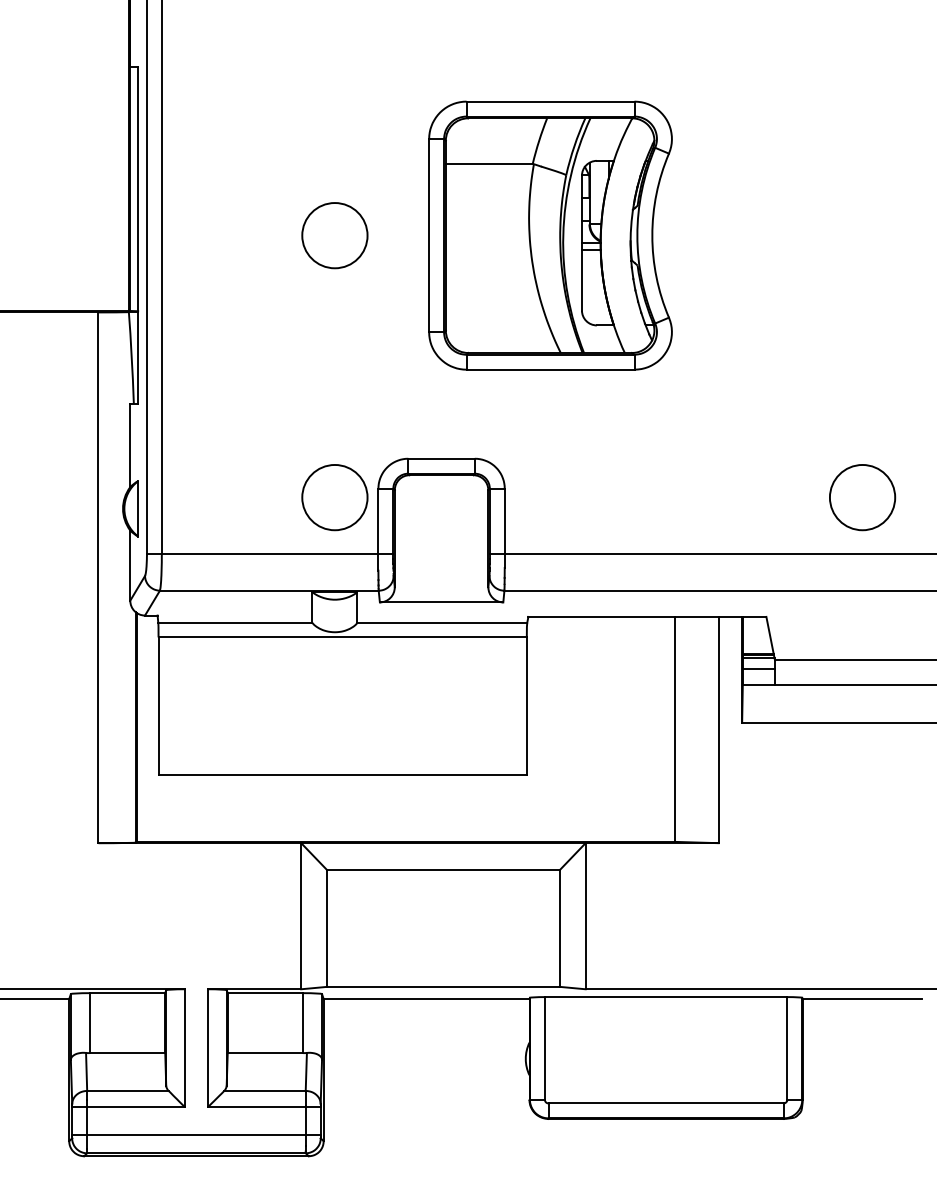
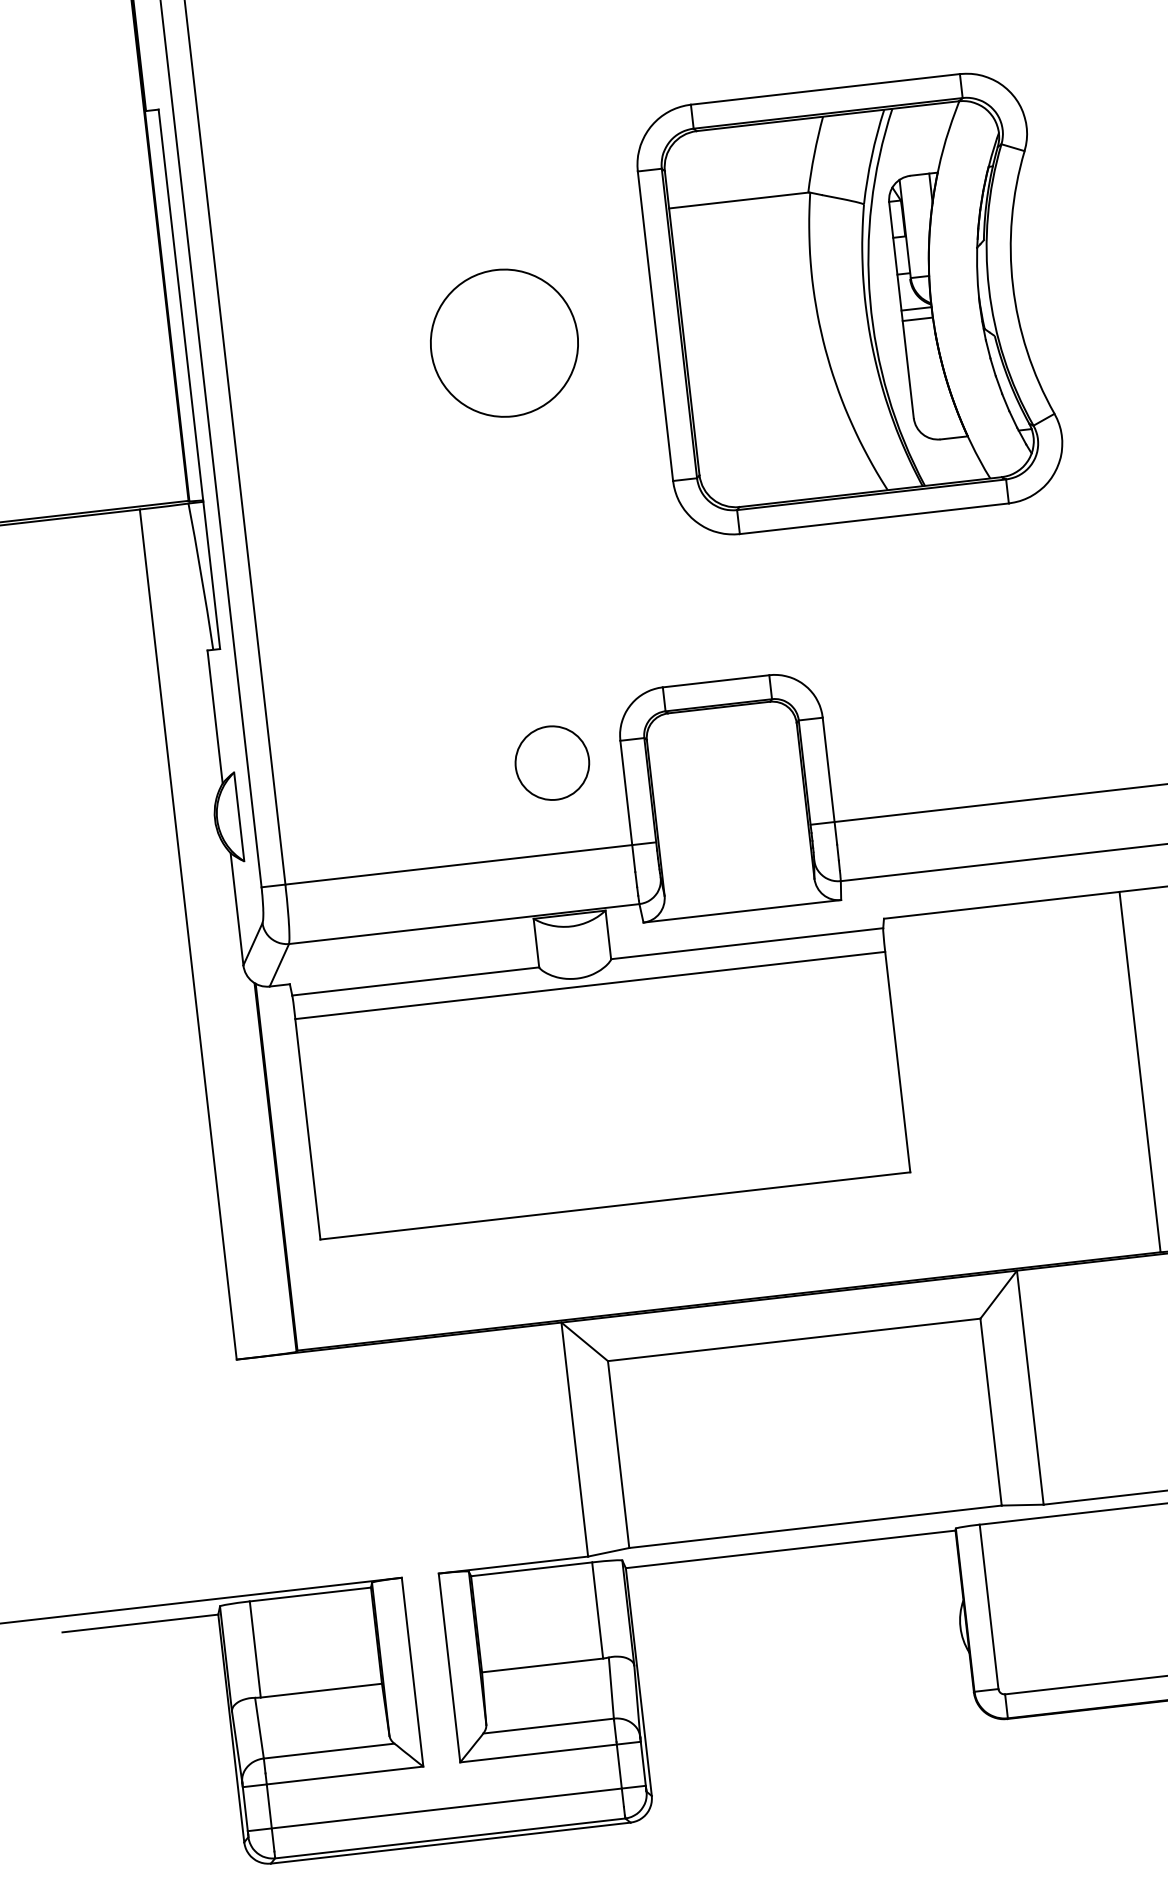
circle: (334, 235) -> (503, 343), size x1.4
circle: (334, 497) -> (551, 762), size x0.7

